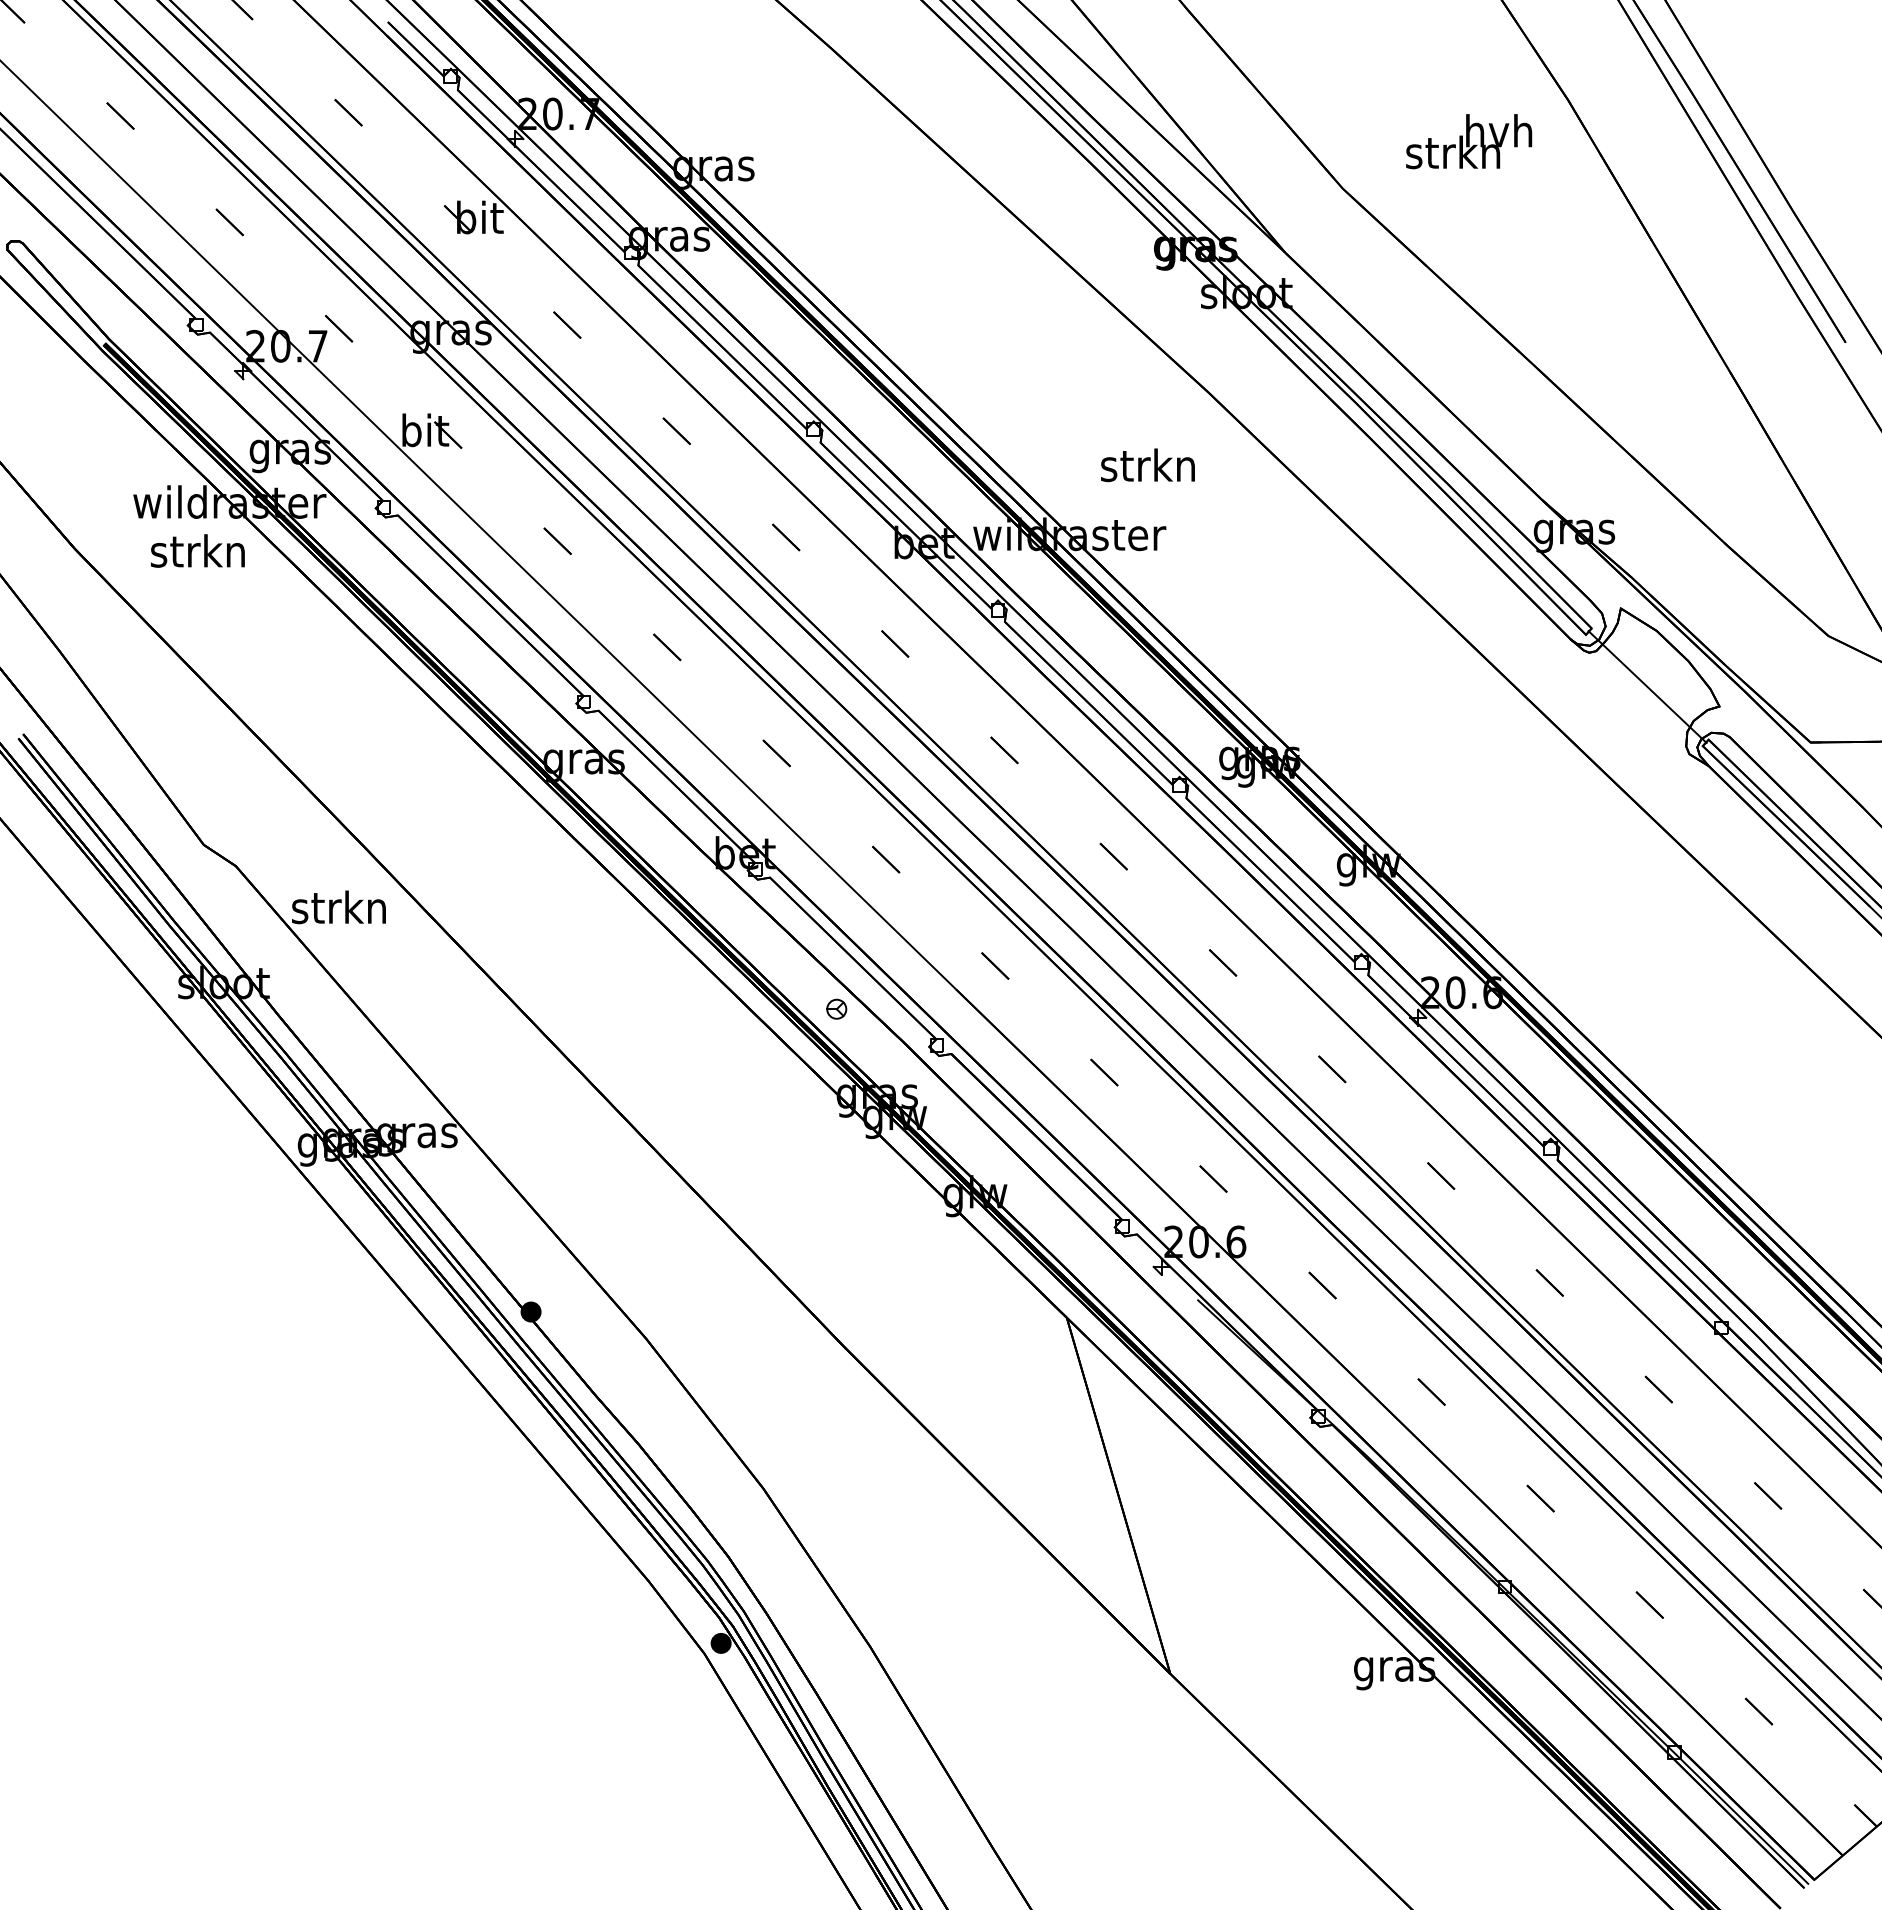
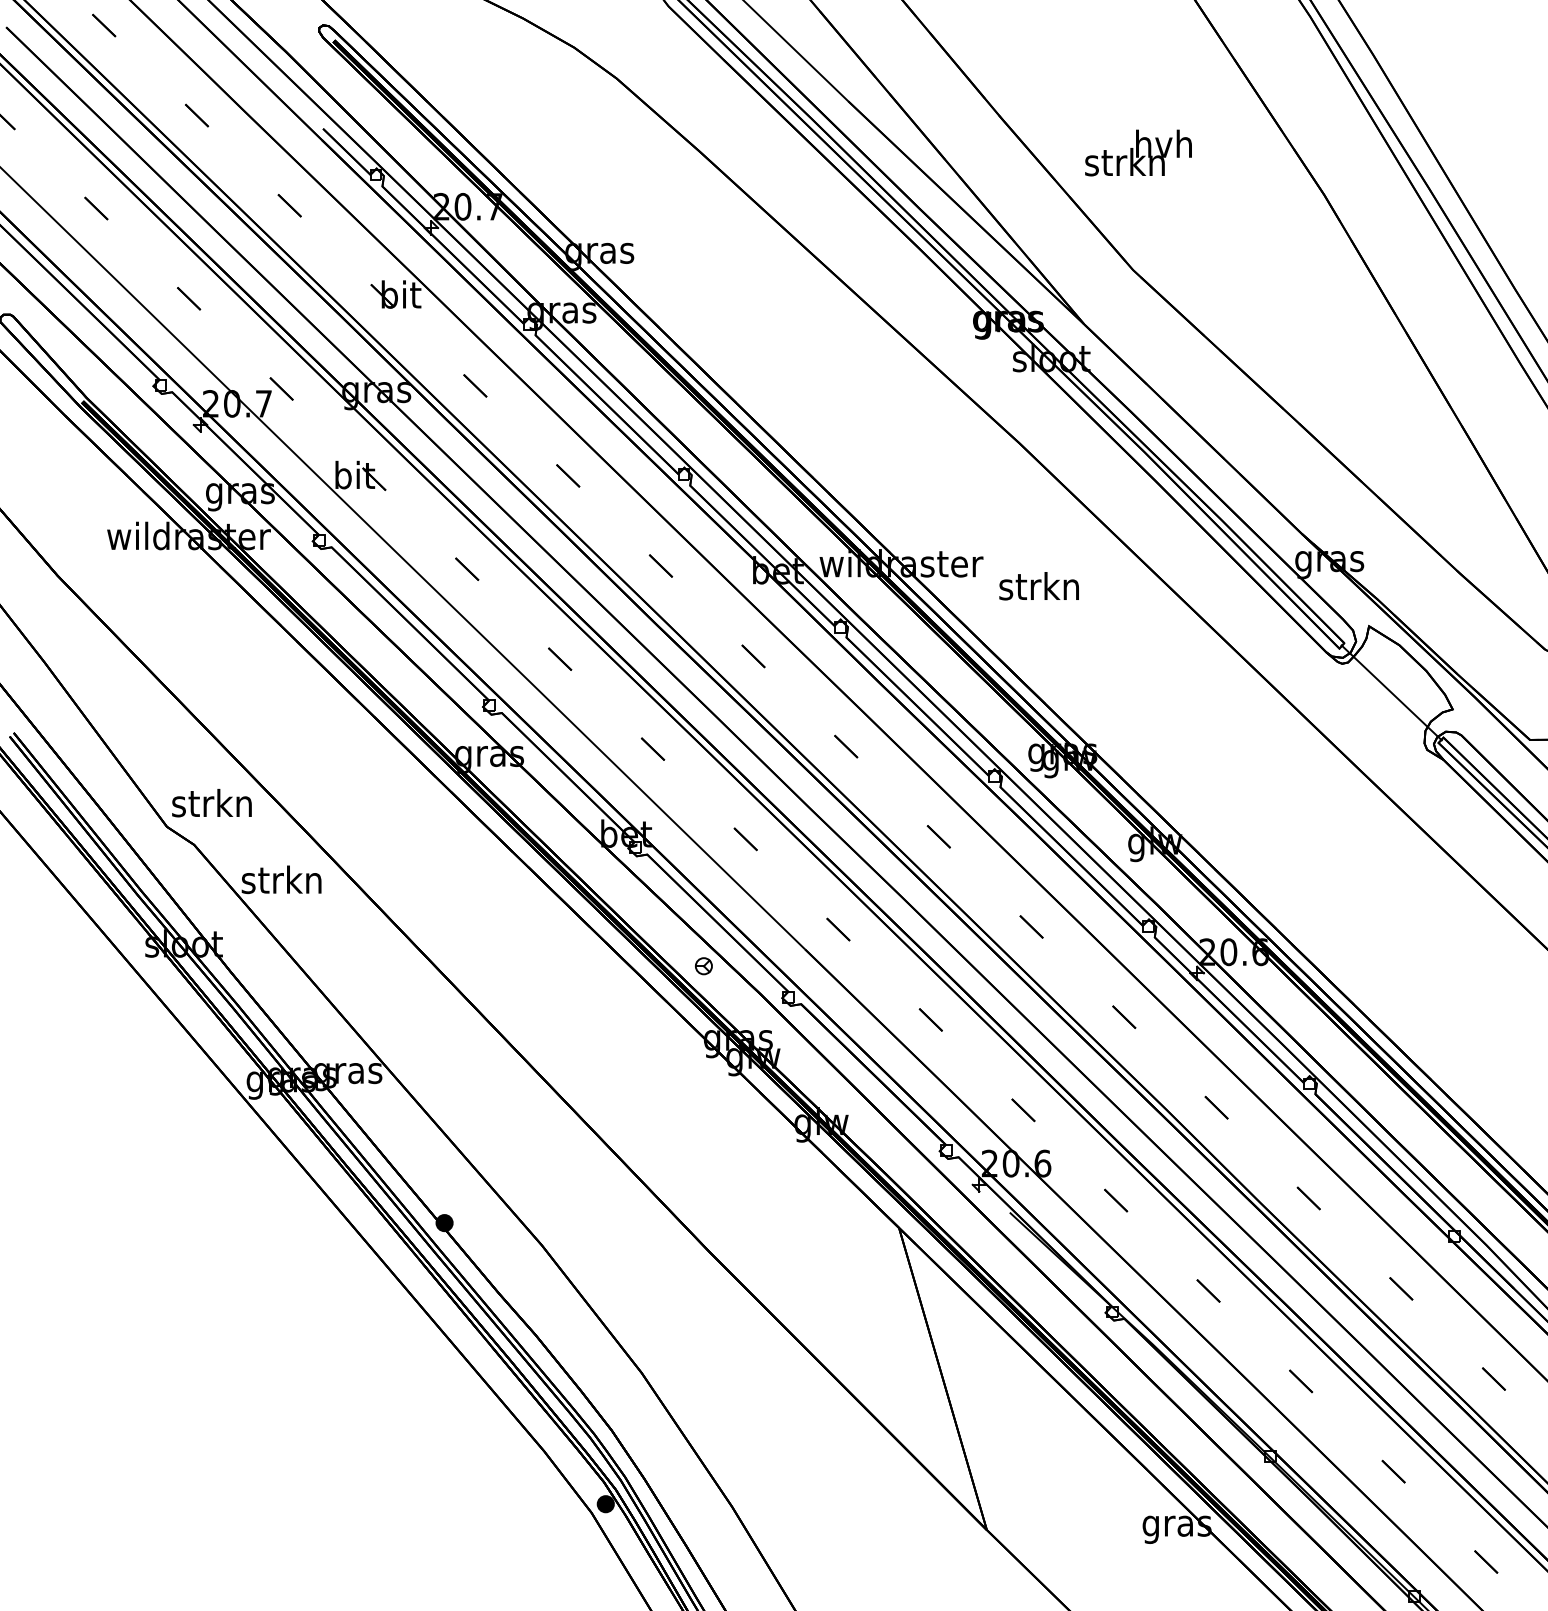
text: (1469, 141) -> (1138, 152), moved
text: (1147, 465) -> (1038, 586), moved
text: (197, 550) -> (211, 802), moved

